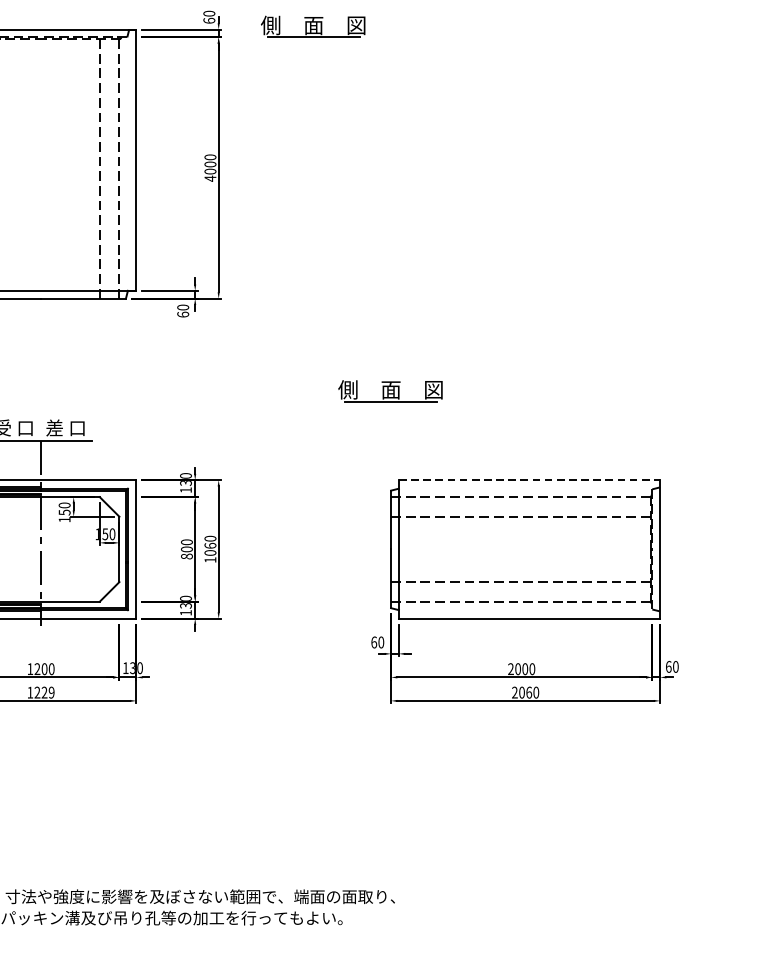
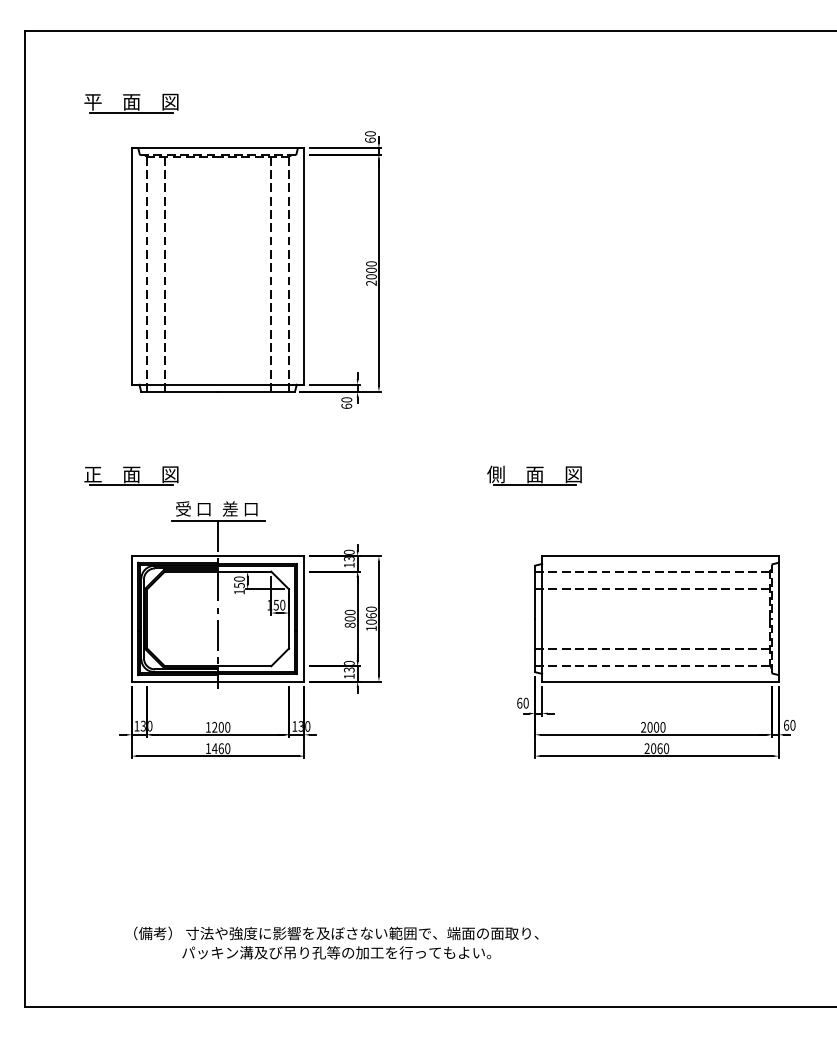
part: (313, 26) -> (464, 145), removed
text: (210, 178) -> (371, 283), 4000 -> 2000
line: (529, 480) -> (660, 556), dashed -> solid
text: (43, 692) -> (220, 748), 1229 -> 1460

